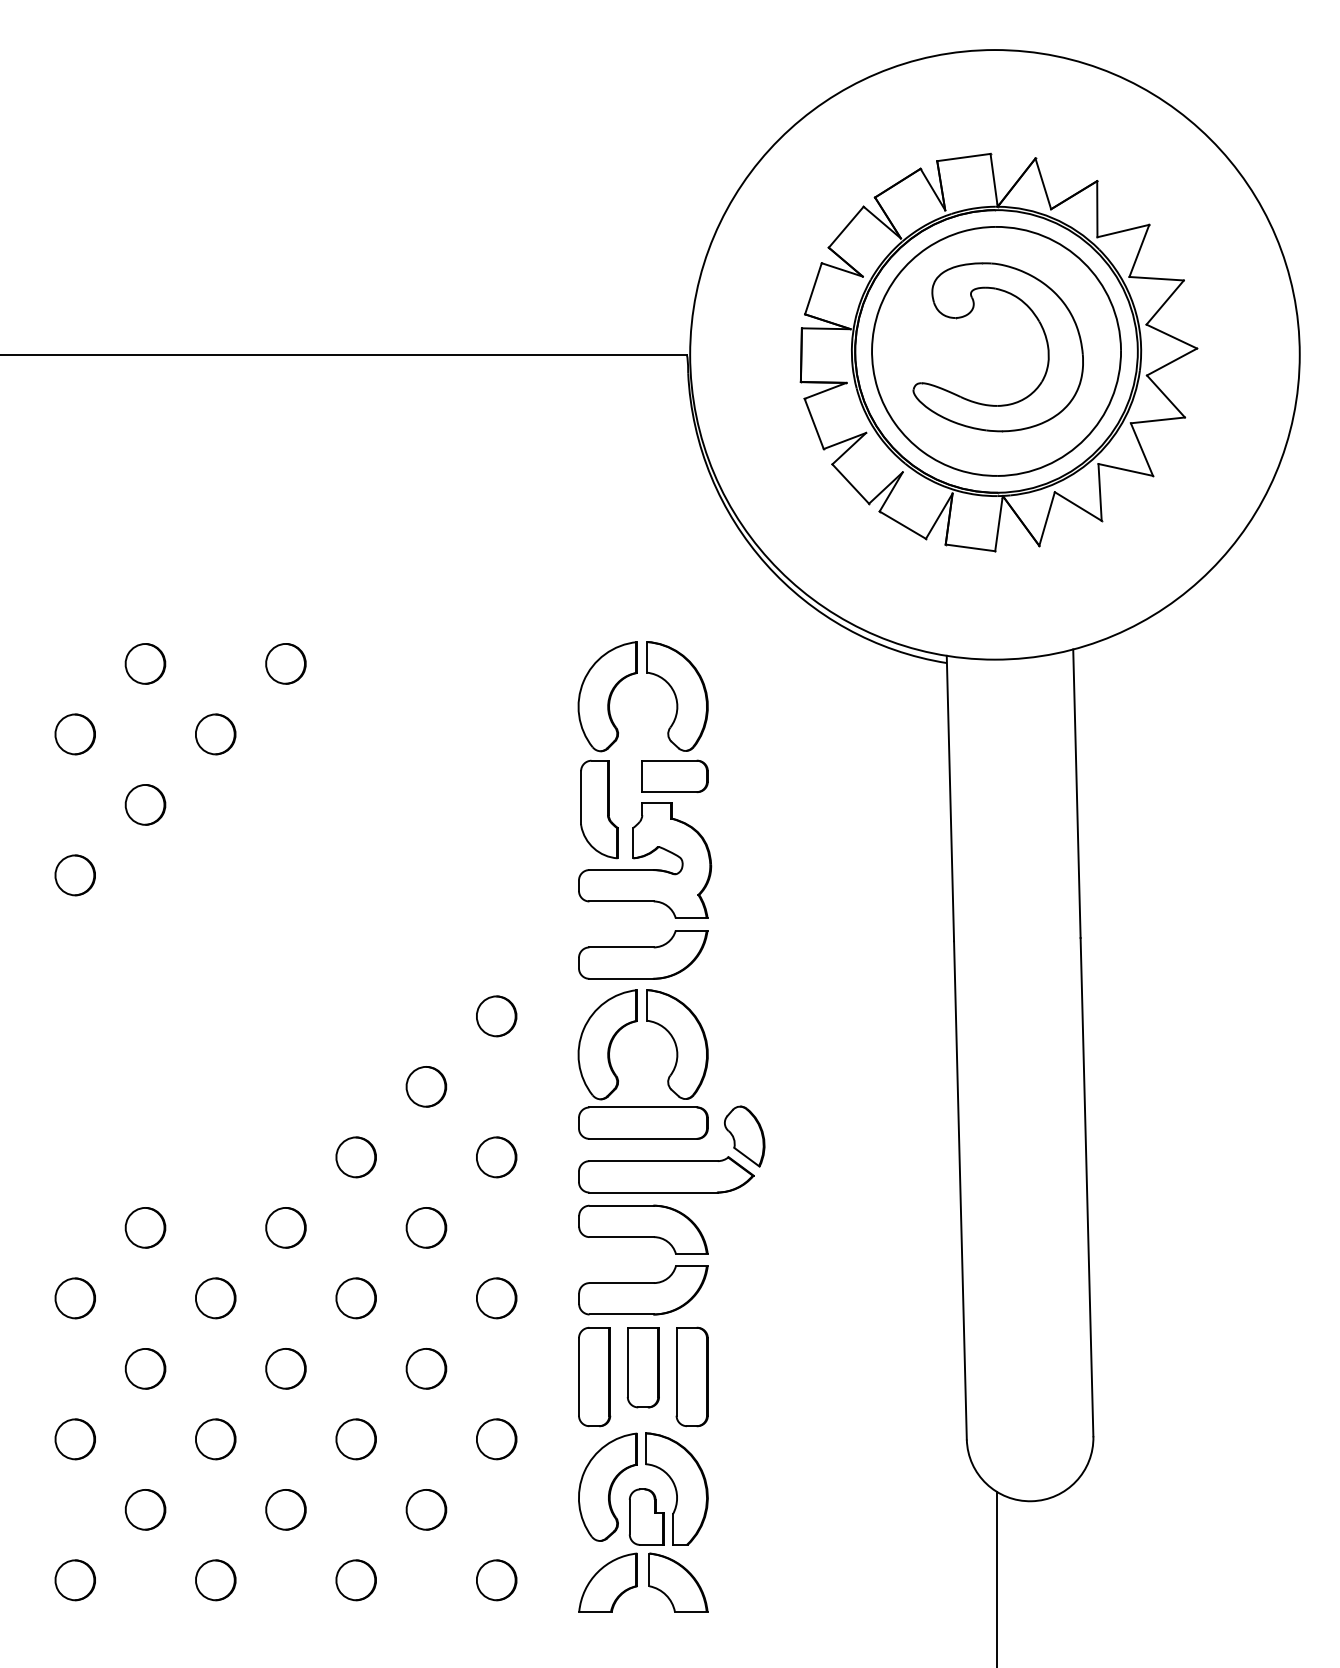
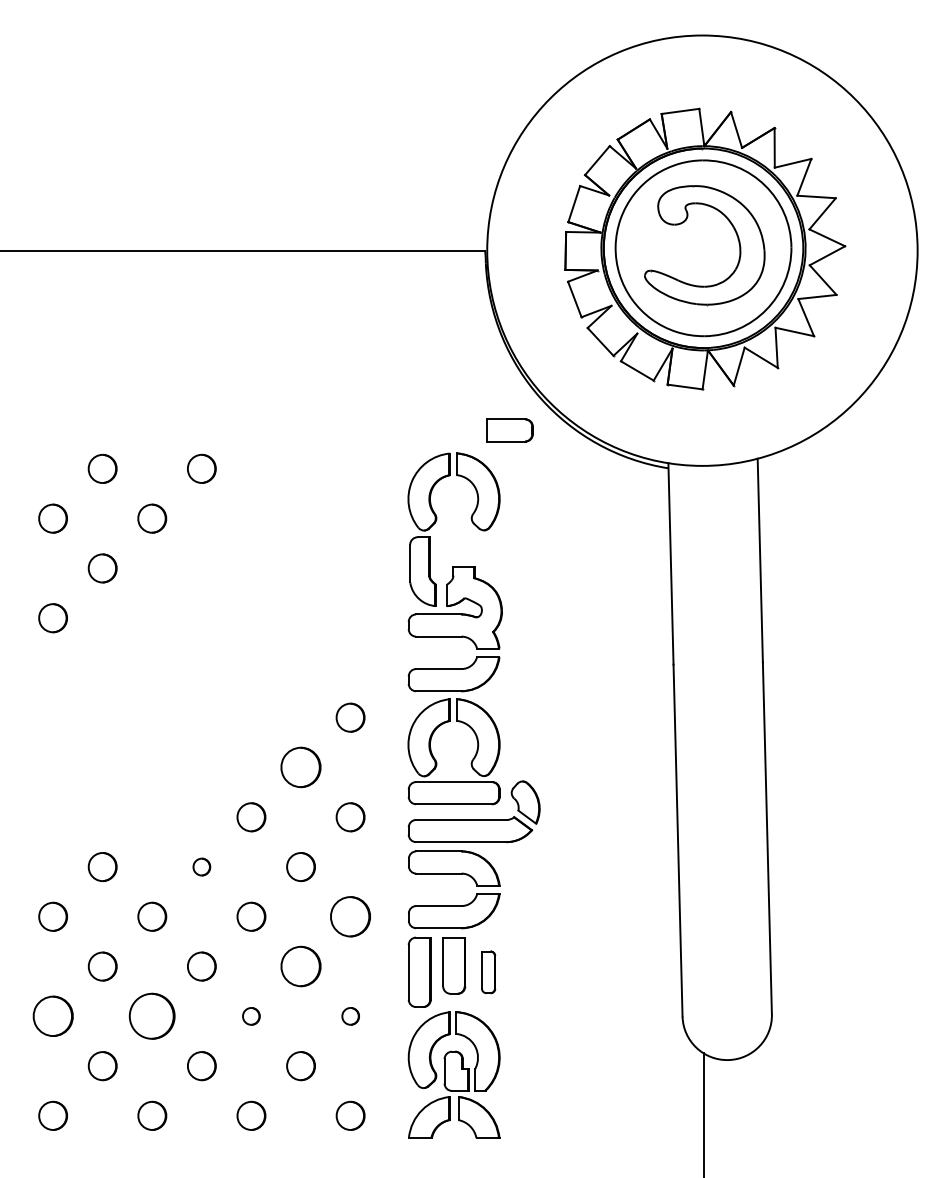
part: (674, 776) -> (509, 430), moved
part: (426, 1086) -> (301, 767), size x1.4
part: (285, 1227) -> (201, 866), size x0.6
part: (496, 1298) -> (350, 916), size x1.4
part: (426, 1368) -> (301, 966), size x1.4
part: (691, 1376) -> (488, 972), size x0.6
part: (74, 1439) -> (52, 1016), size x1.4
part: (215, 1439) -> (152, 1016), size x1.6
part: (355, 1439) -> (250, 1016), size x0.6
part: (496, 1439) -> (350, 1016), size x0.6

